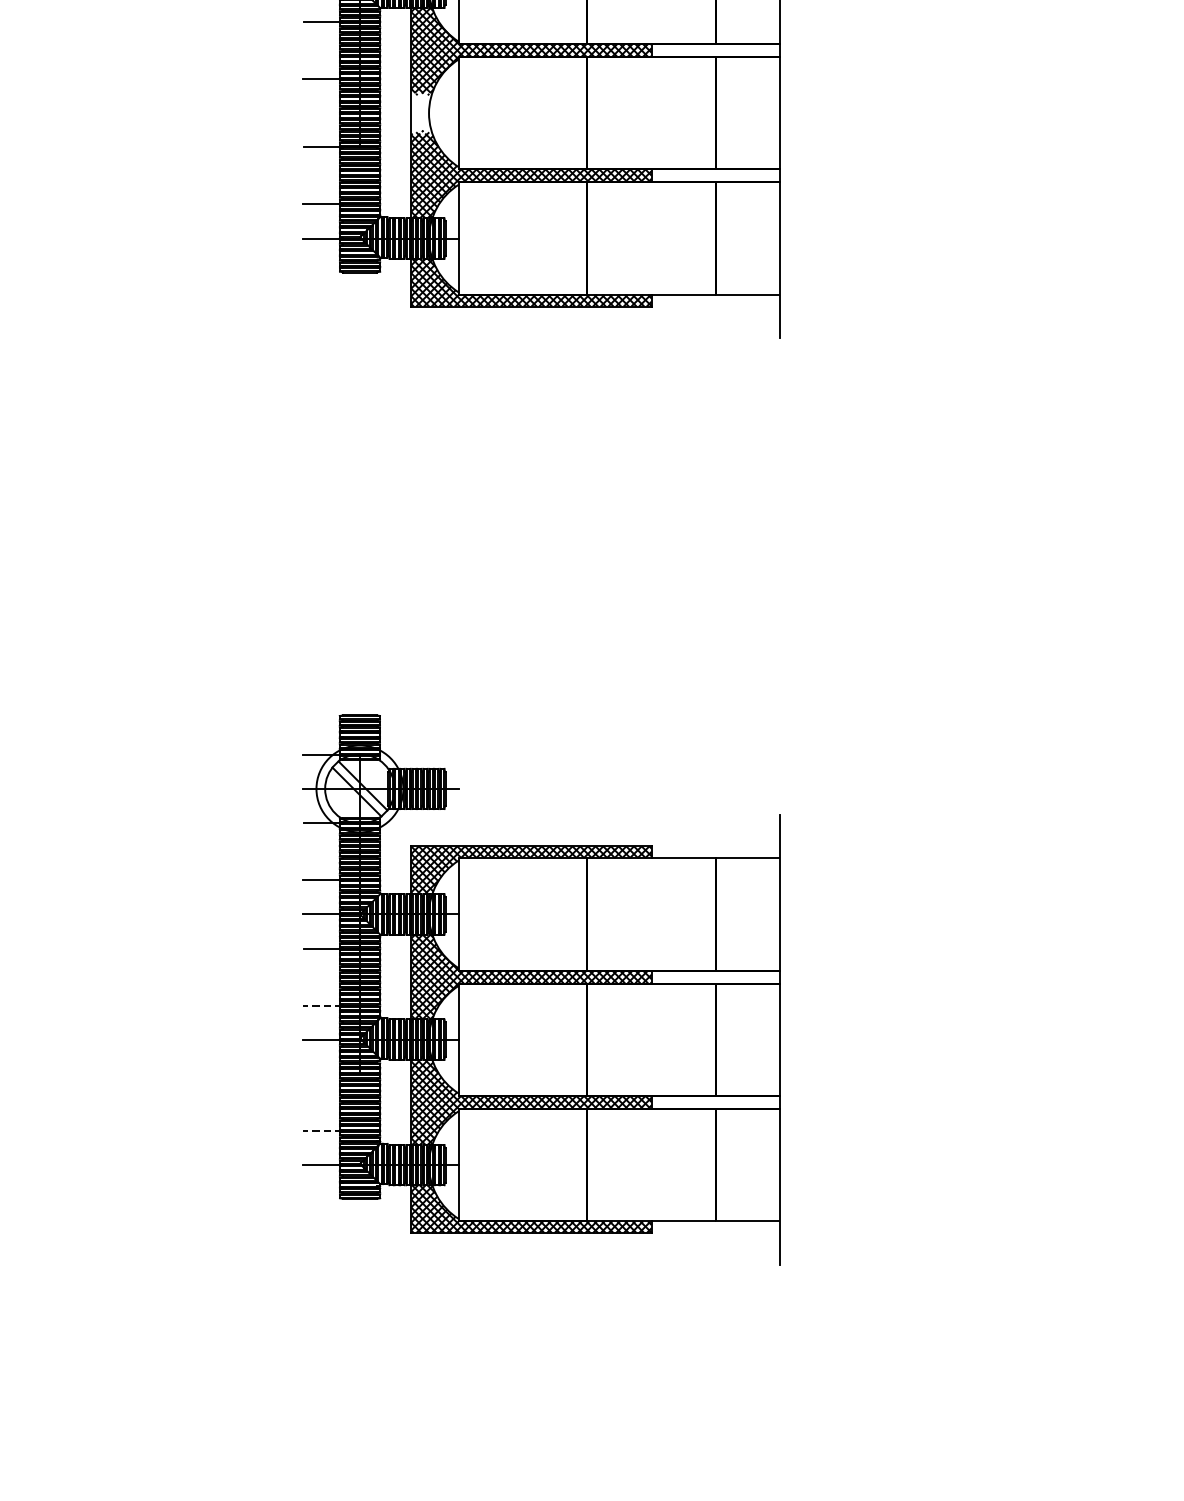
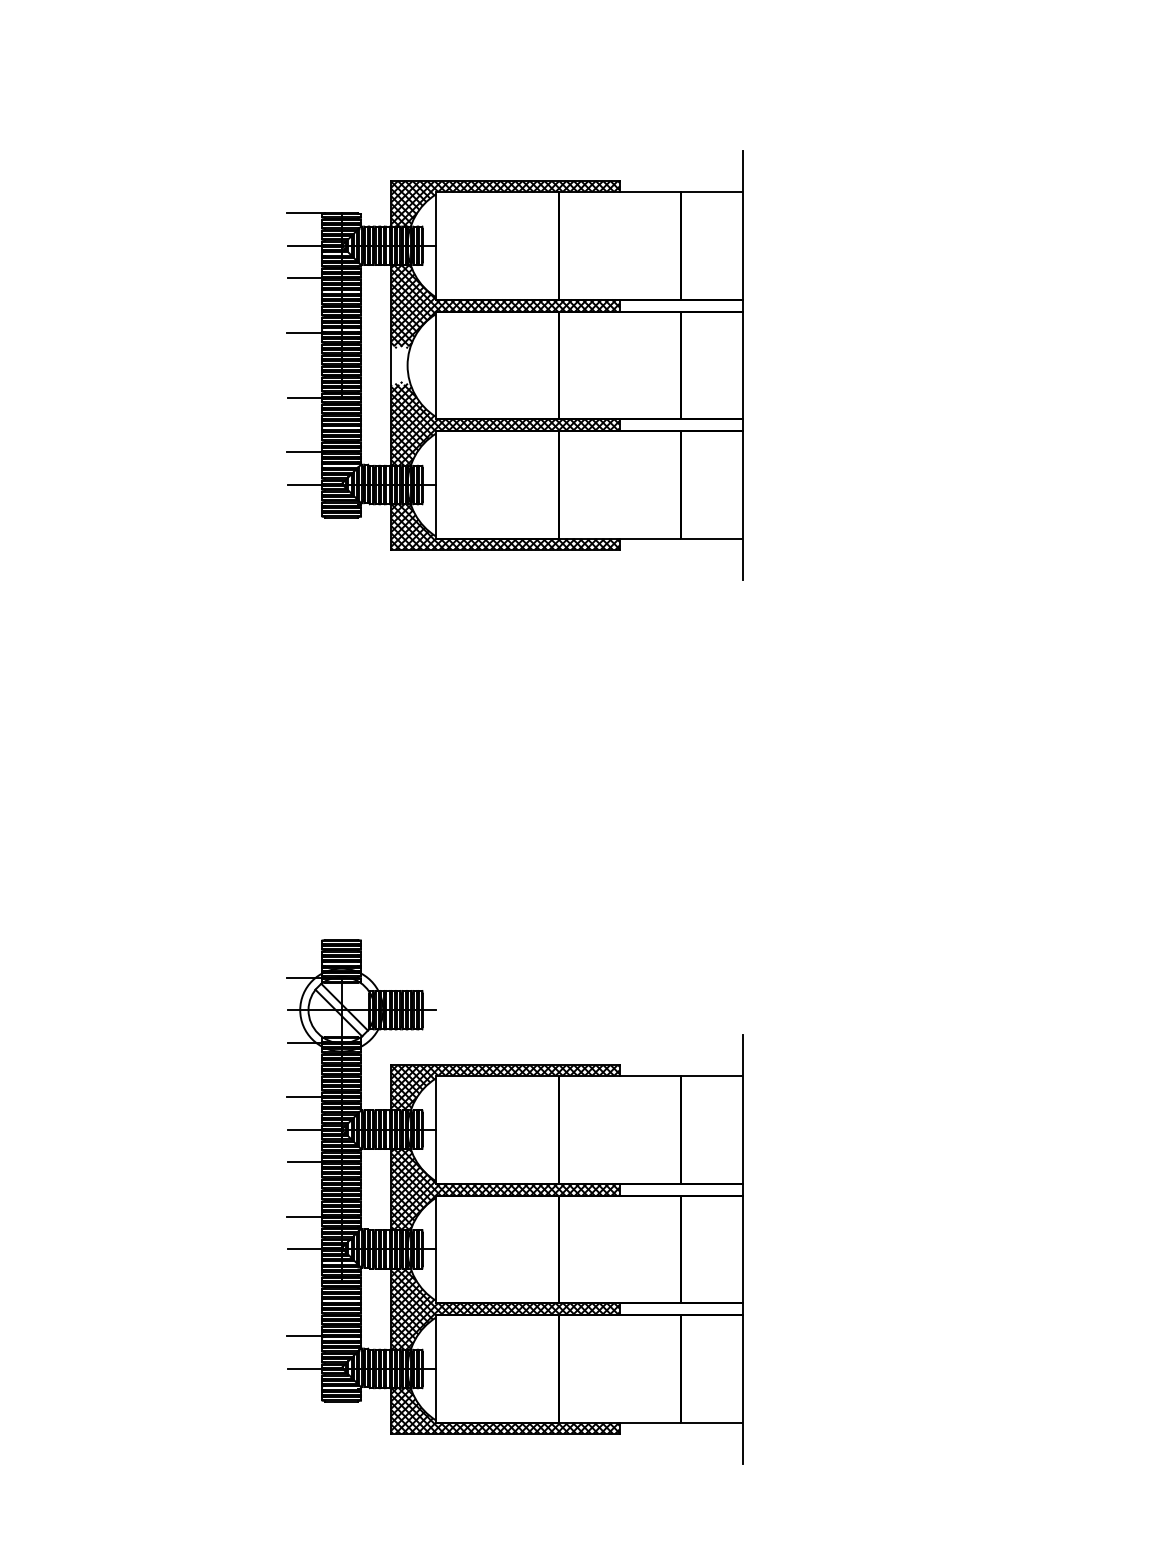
line: (321, 1005) -> (305, 1216), dashed -> solid
line: (321, 1131) -> (305, 1336), dashed -> solid

